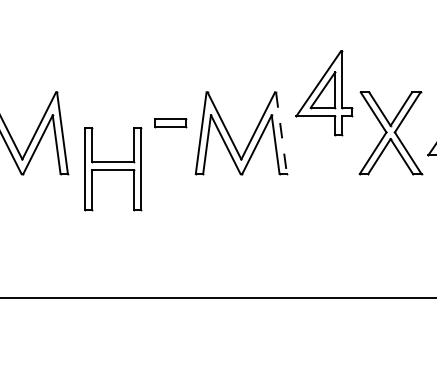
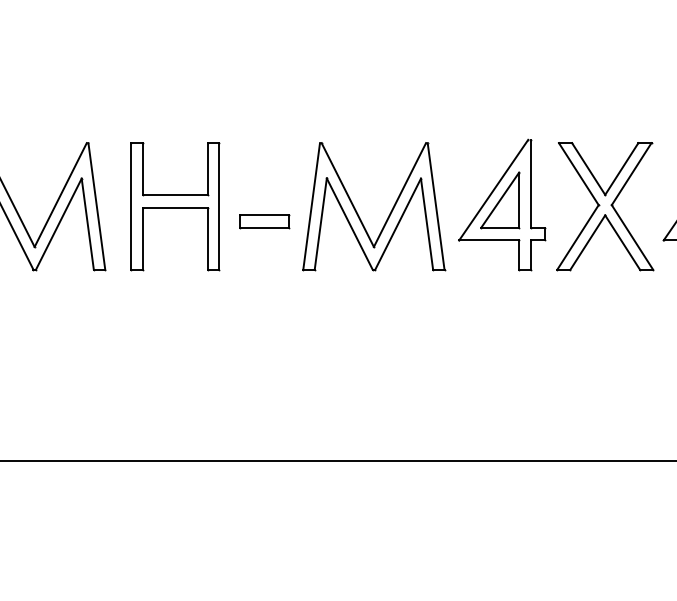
part: (324, 93) -> (502, 205), moved
part: (170, 123) -> (264, 222), moved
line: (281, 133) -> (436, 206), dashed -> solid
part: (113, 169) -> (175, 206), moved

